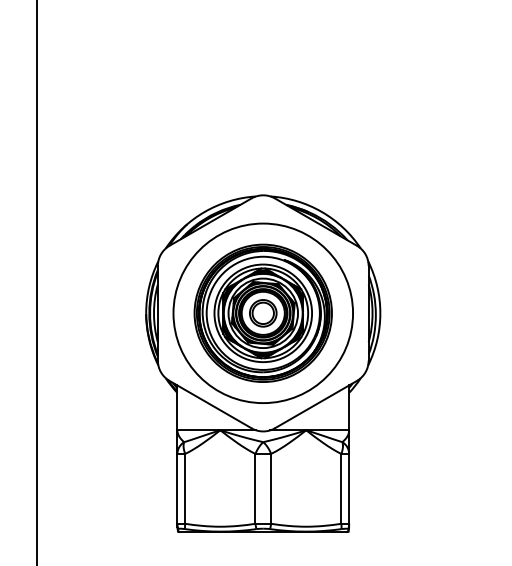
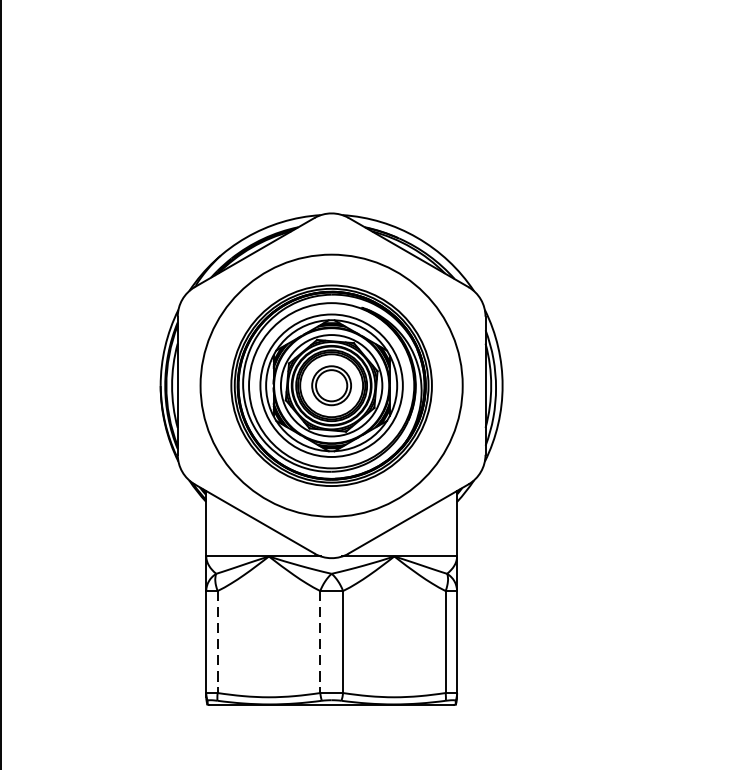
line: (185, 488) -> (218, 641), solid -> dashed
line: (255, 488) -> (320, 641), solid -> dashed

